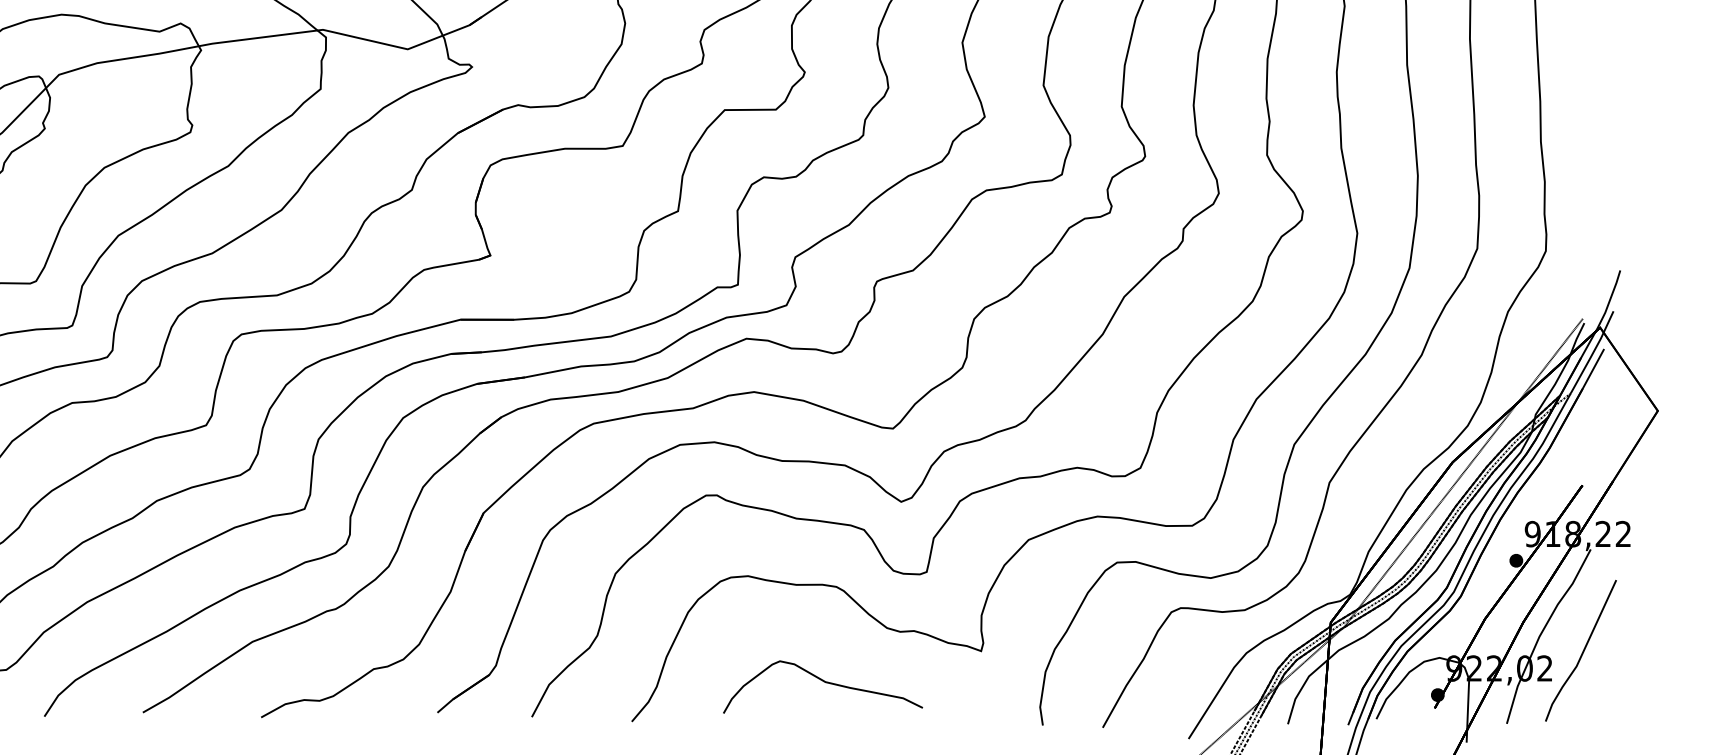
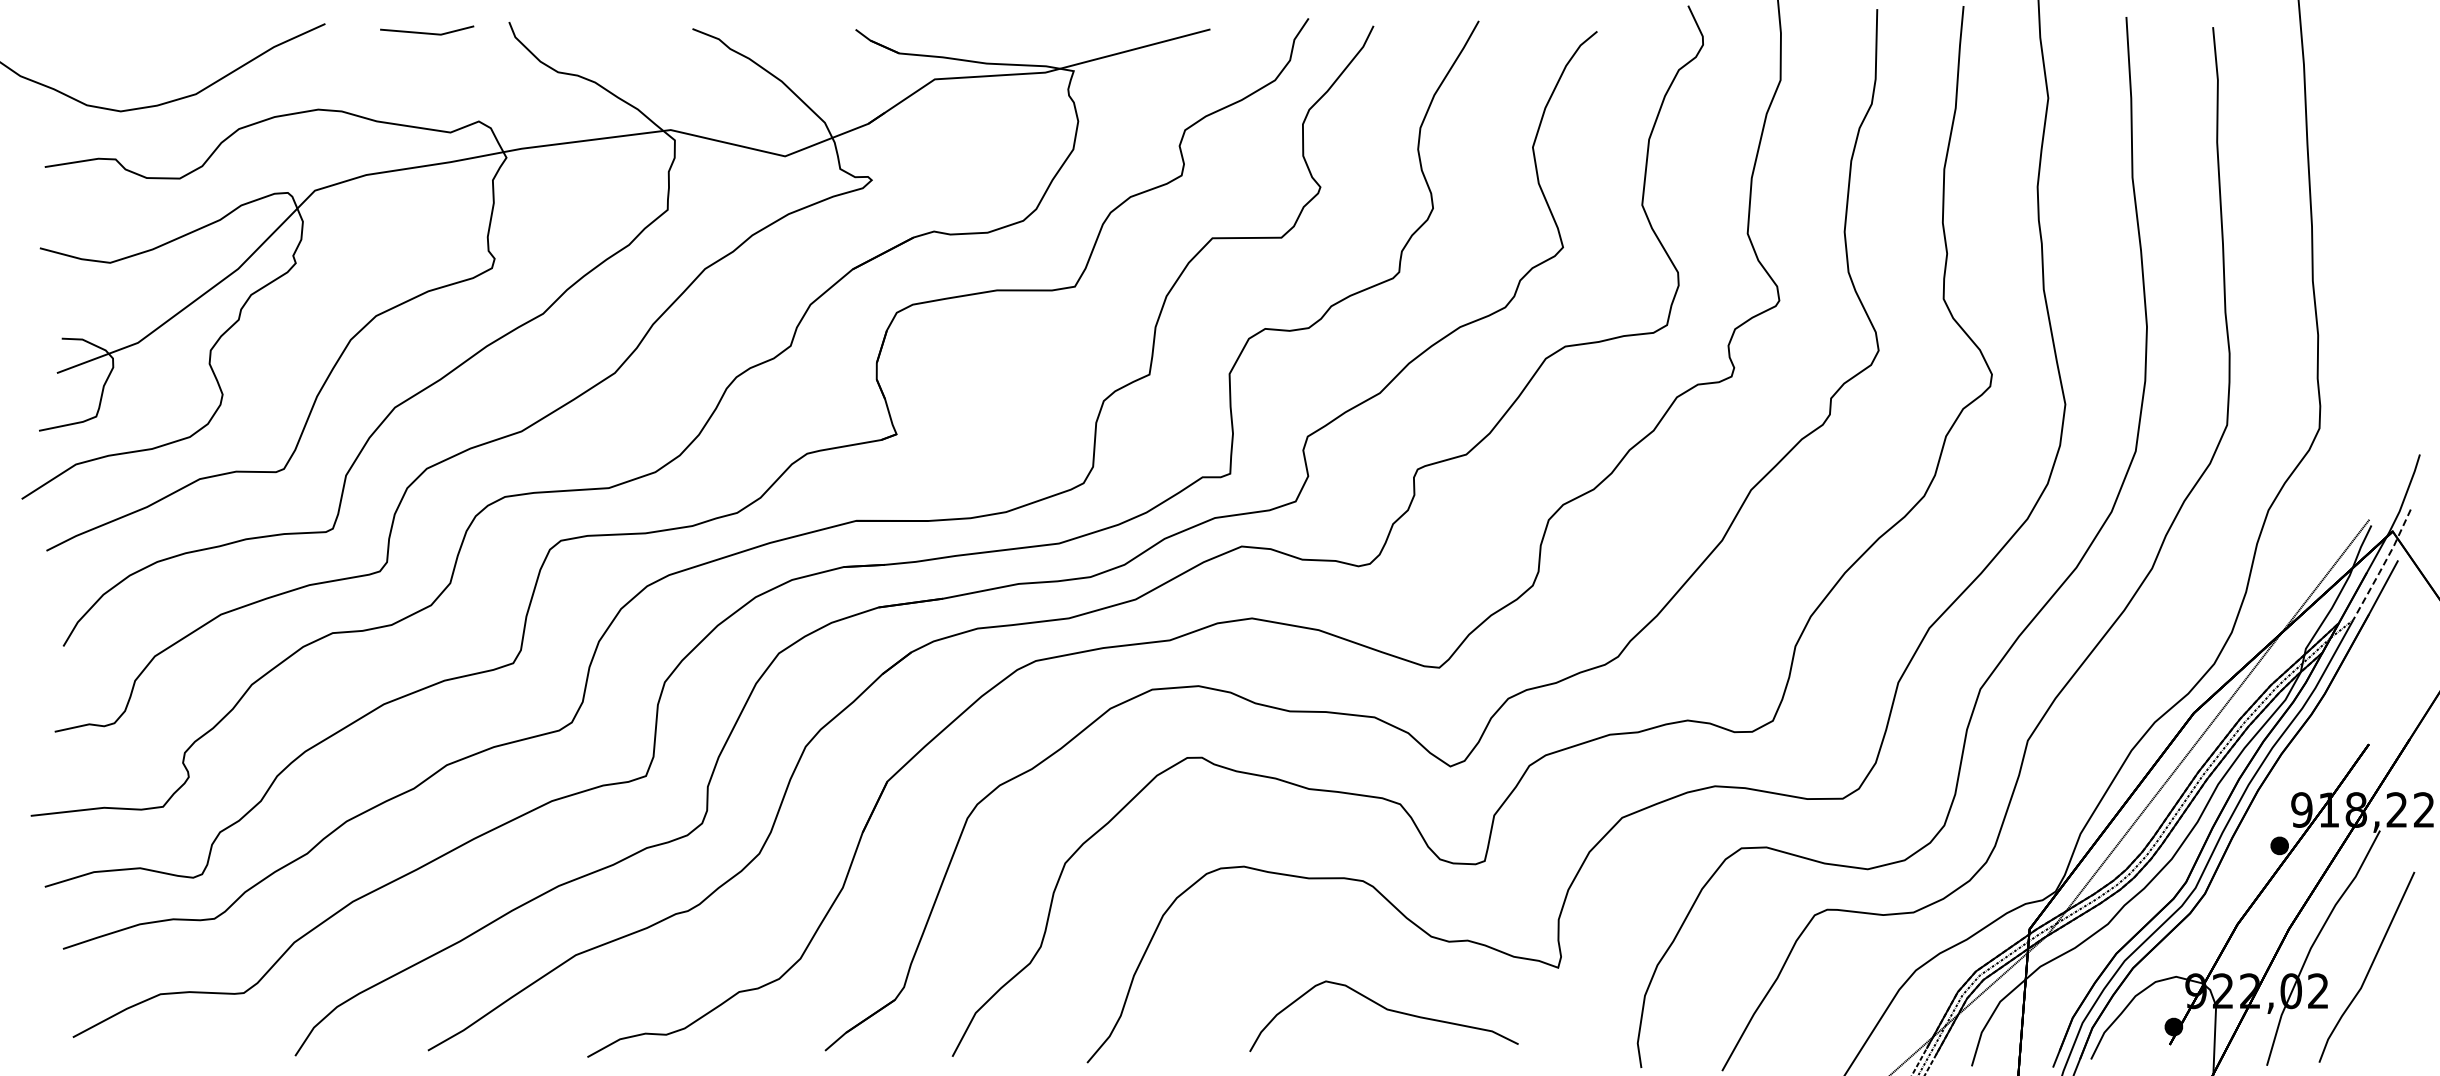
line: (1593, 352) -> (2383, 565), solid -> dashed
curve: (824, 682) -> (1386, 1010), moved

